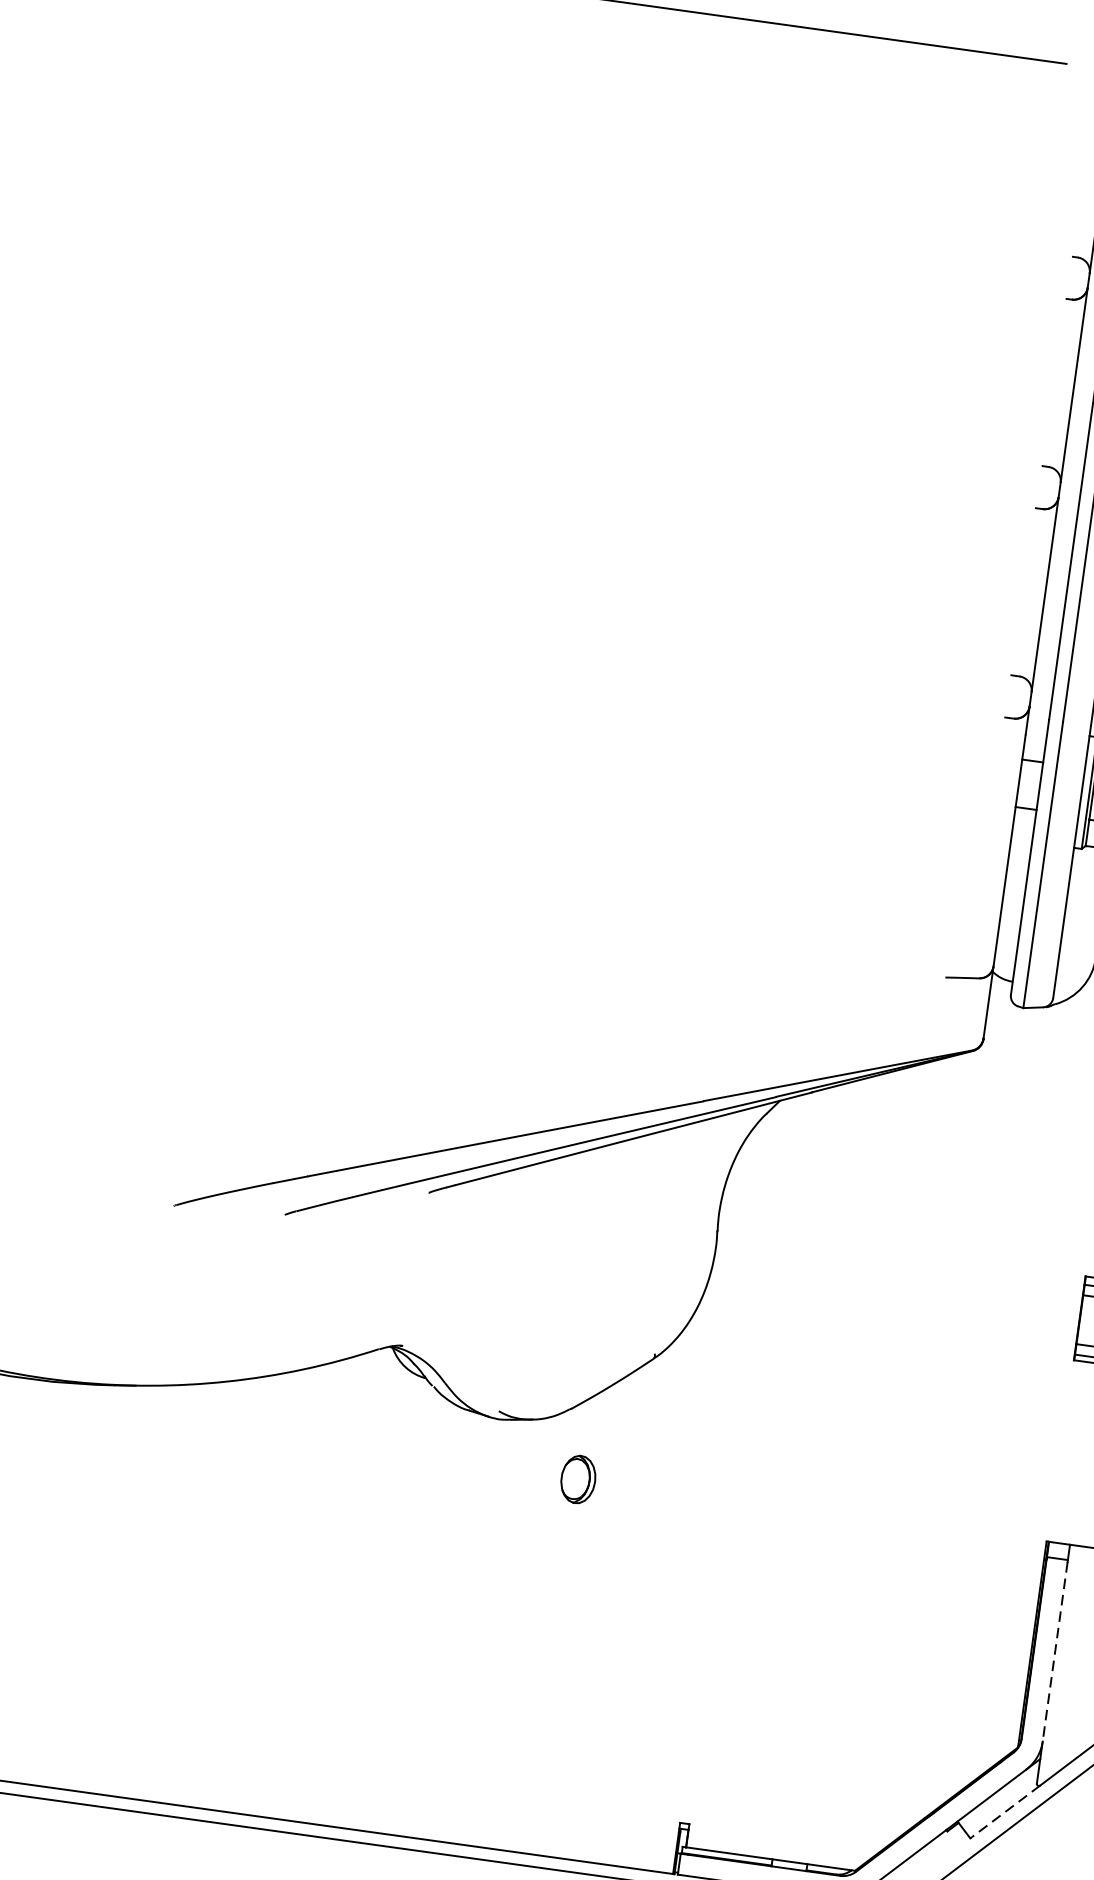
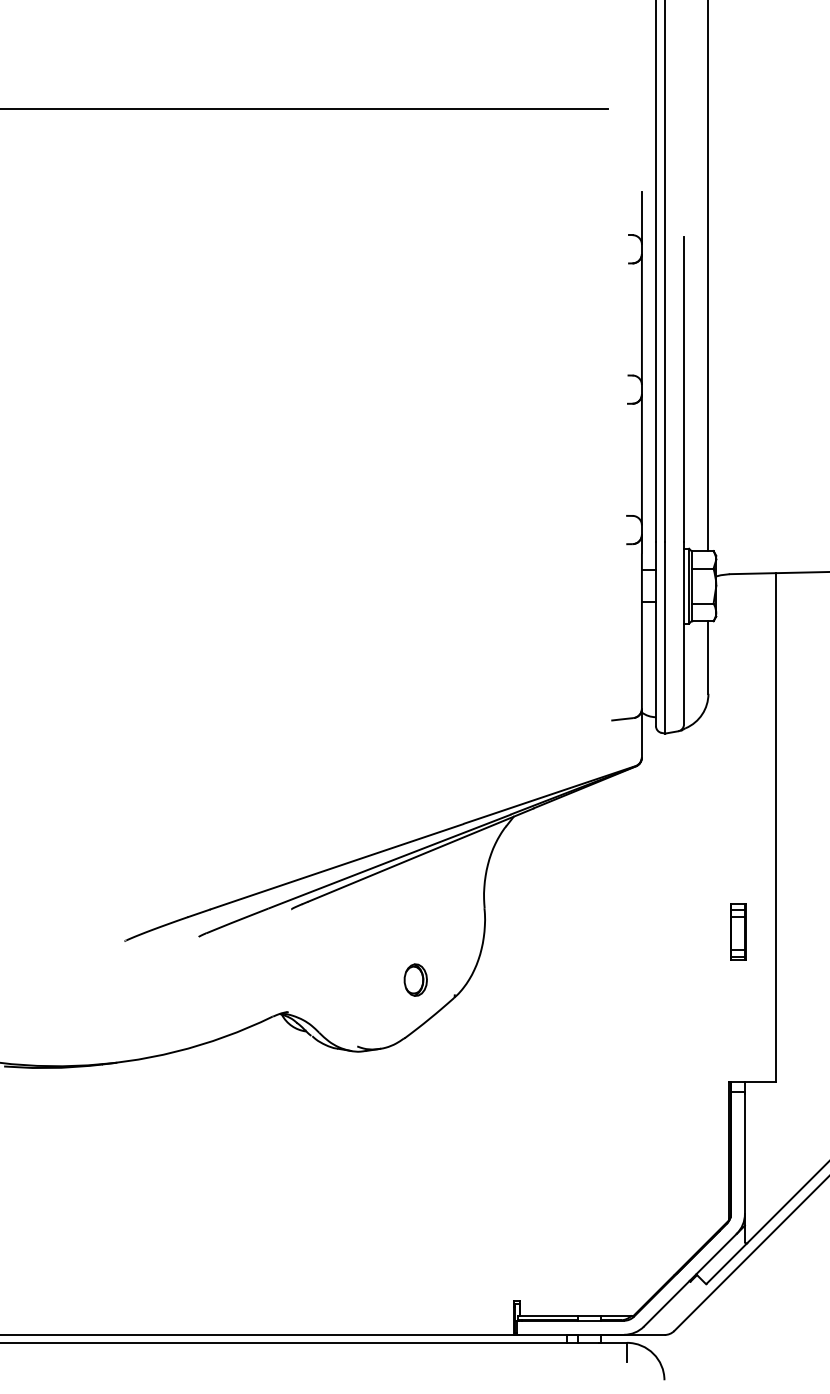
part: (578, 1478) -> (415, 979), moved
line: (1054, 1652) -> (744, 1154), dashed -> solid
line: (1004, 1811) -> (726, 1263), dashed -> solid

